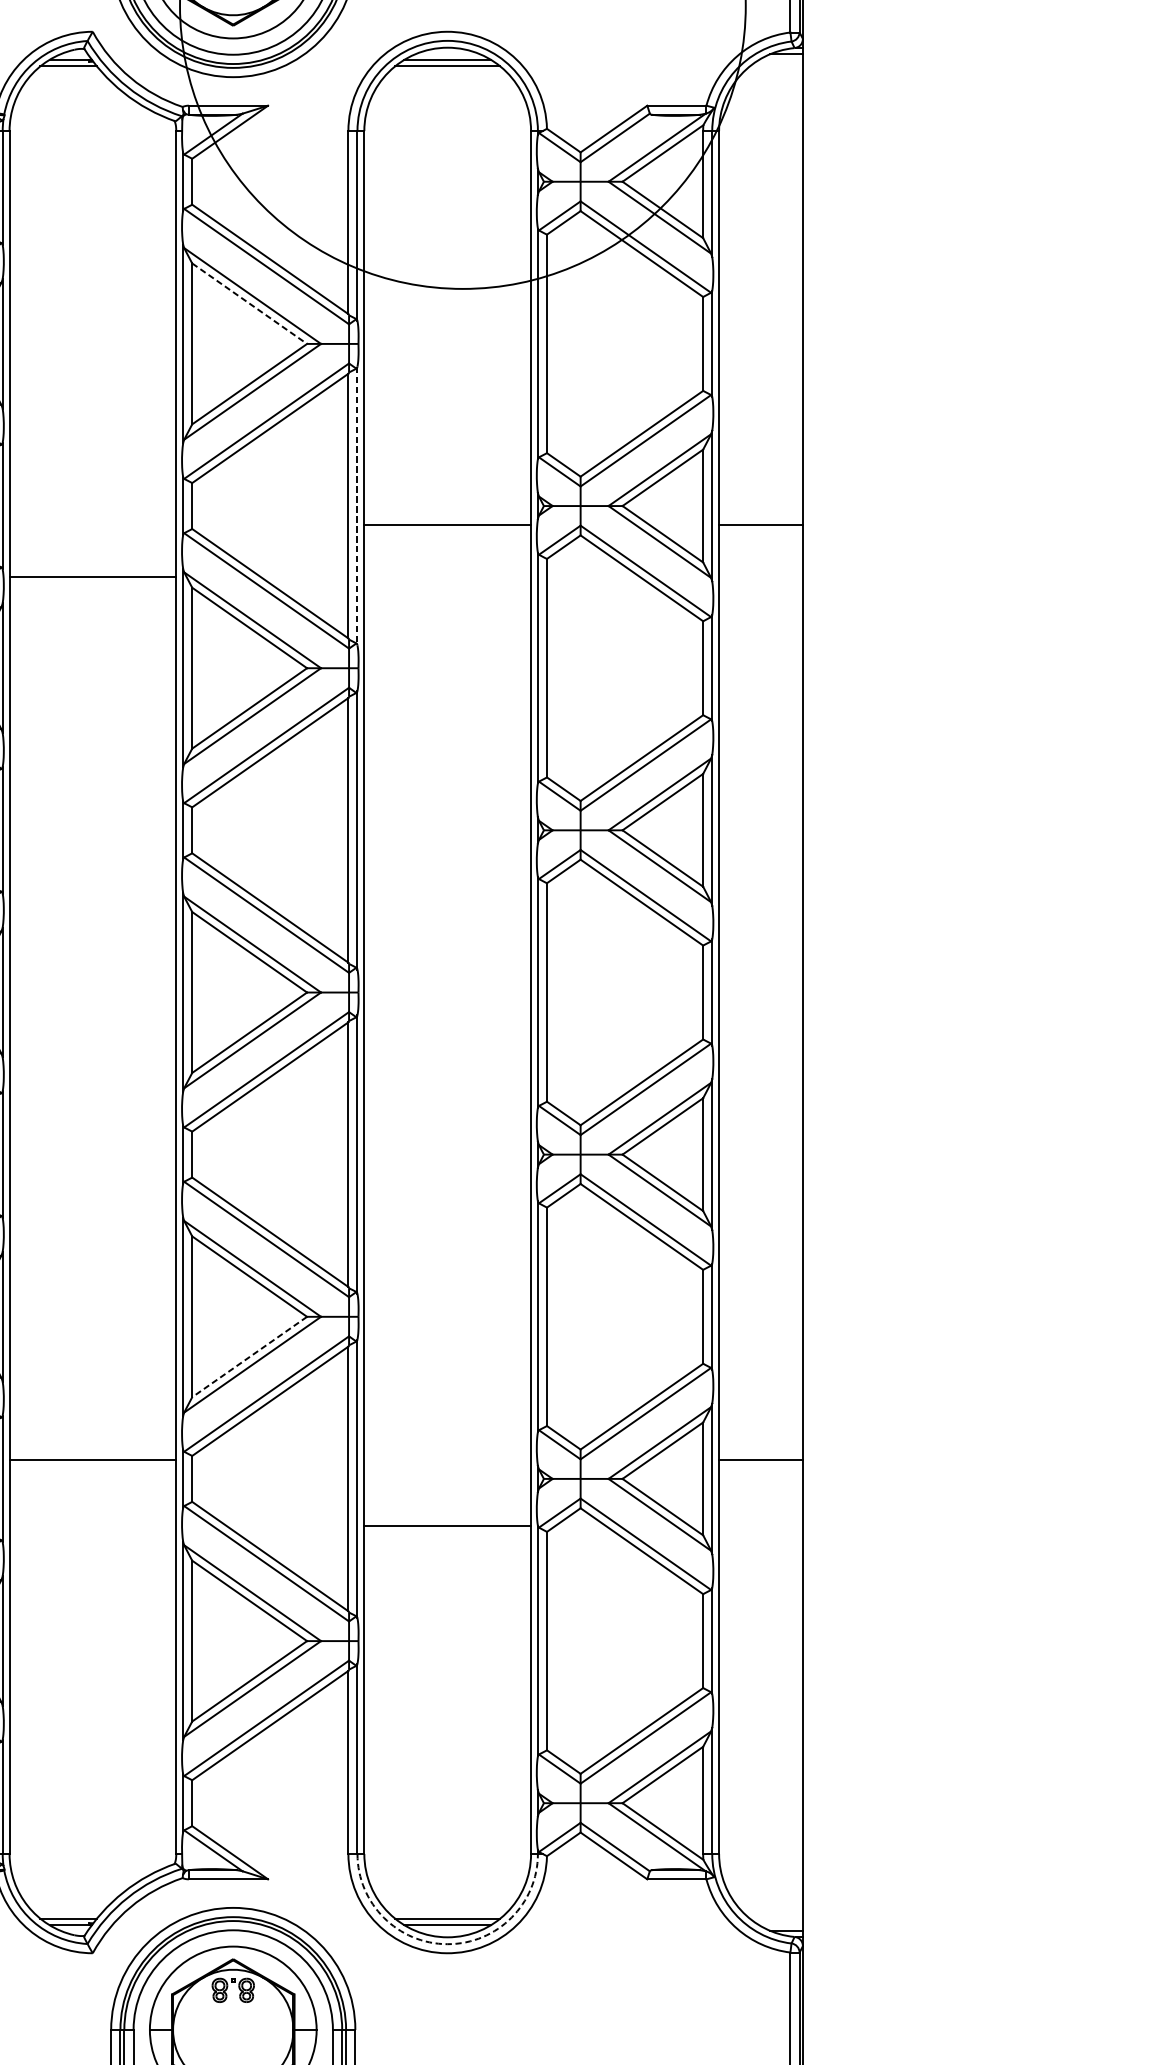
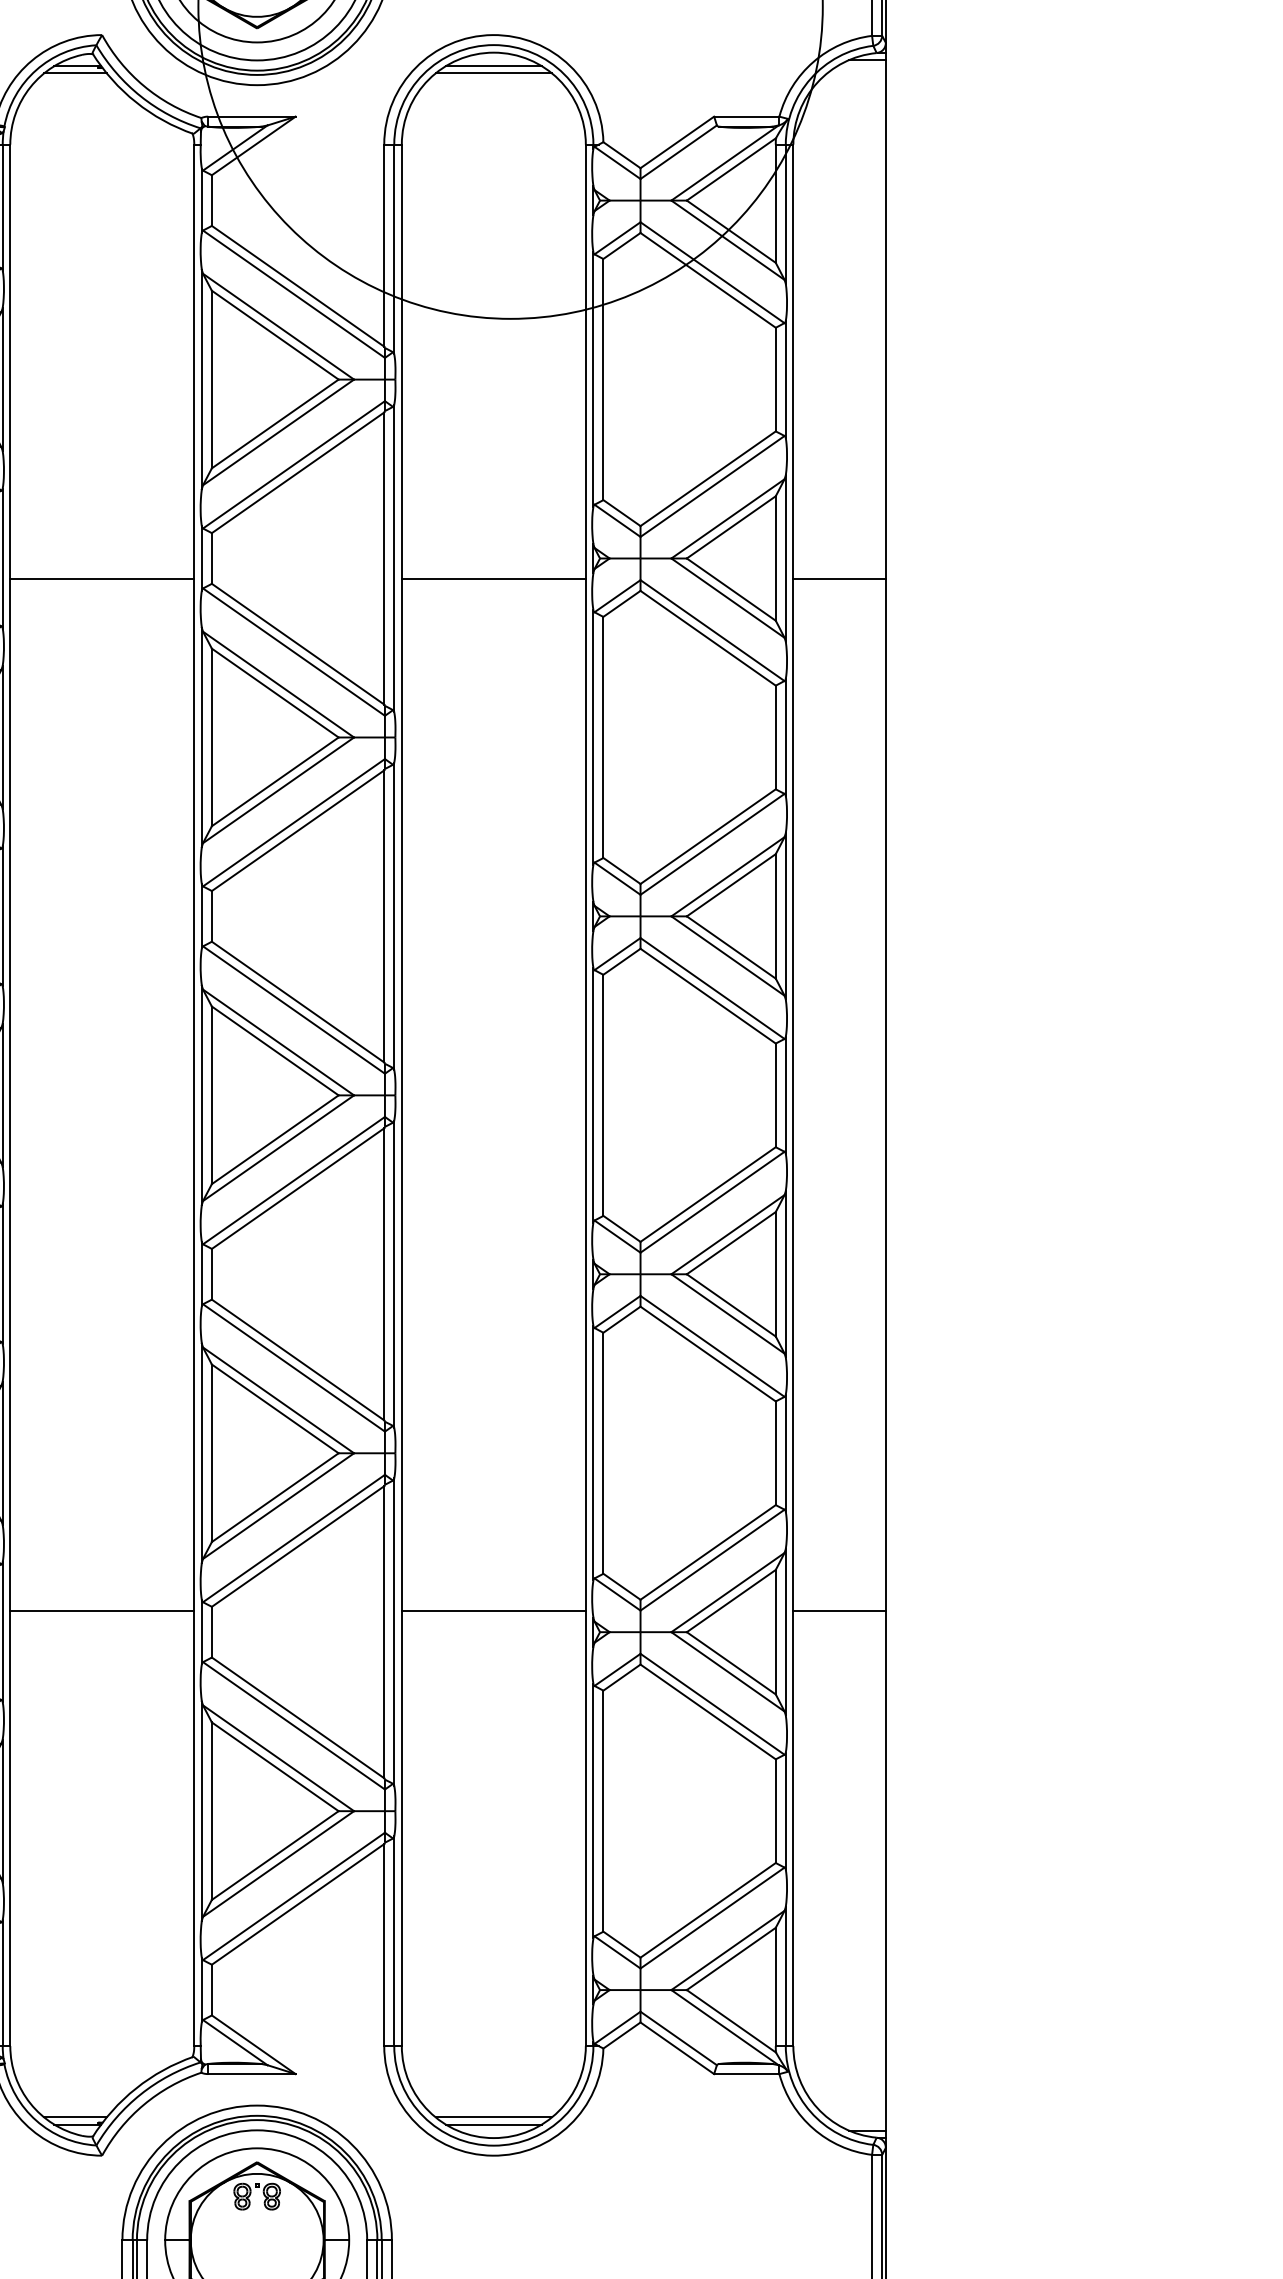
line: (249, 303) -> (275, 335), dashed -> solid
line: (357, 506) -> (394, 558), dashed -> solid
line: (93, 577) -> (102, 579), moved
line: (248, 1356) -> (274, 1497), dashed -> solid
line: (447, 1526) -> (493, 1611), moved
arc: (447, 1944) -> (493, 2145), dashed -> solid

